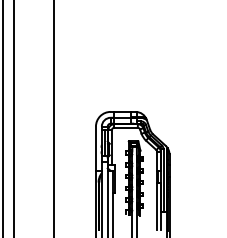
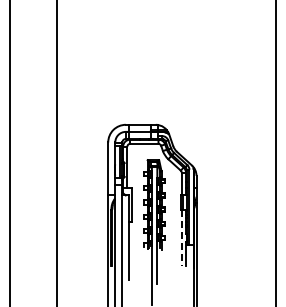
line: (157, 206) -> (181, 238), solid -> dashed

